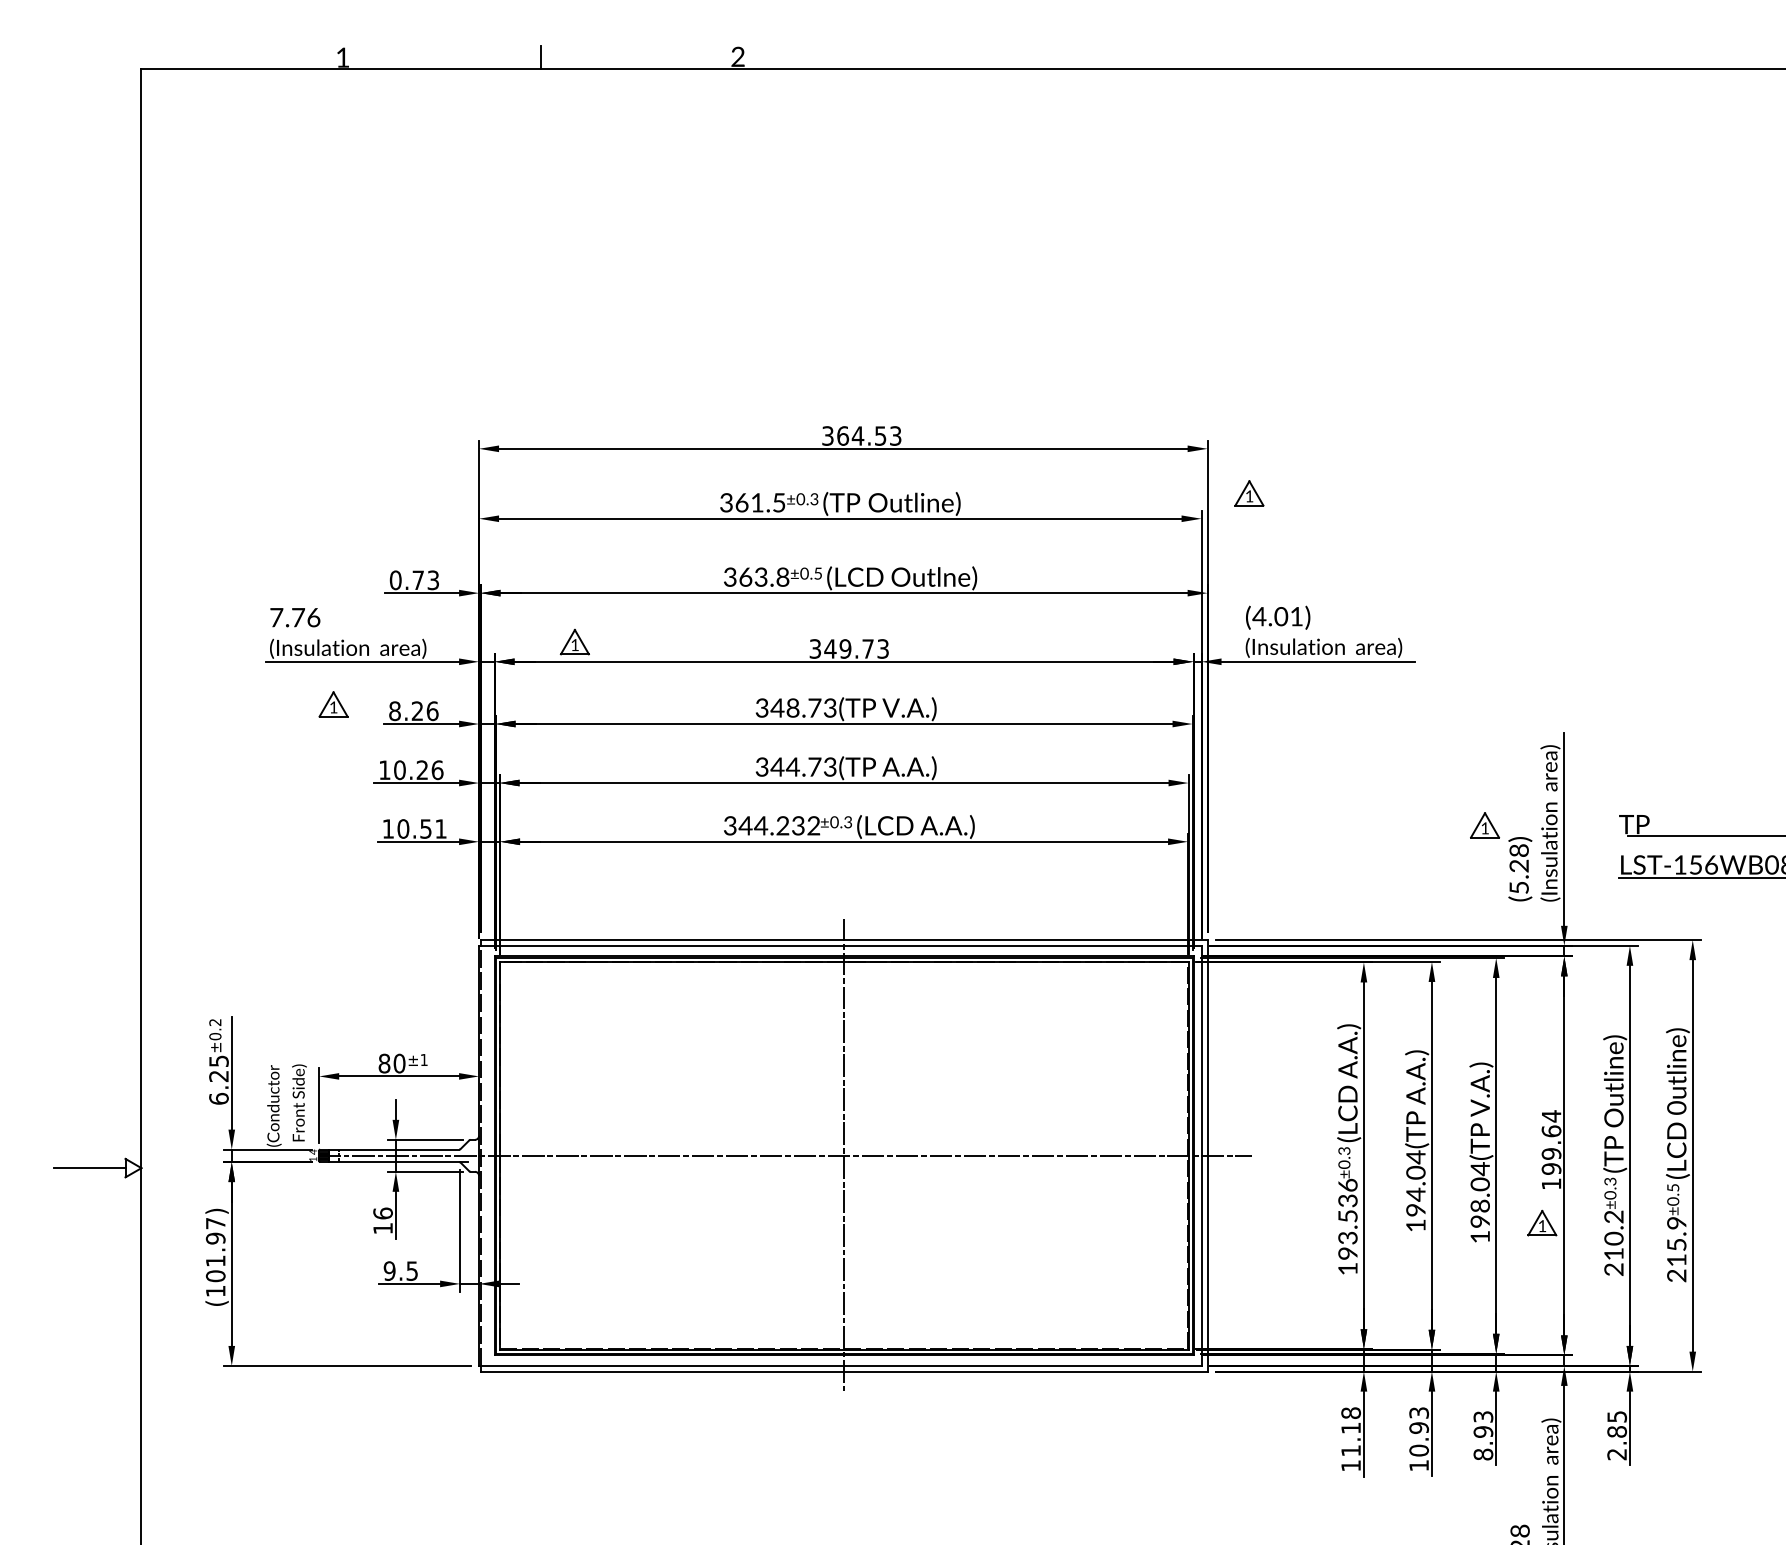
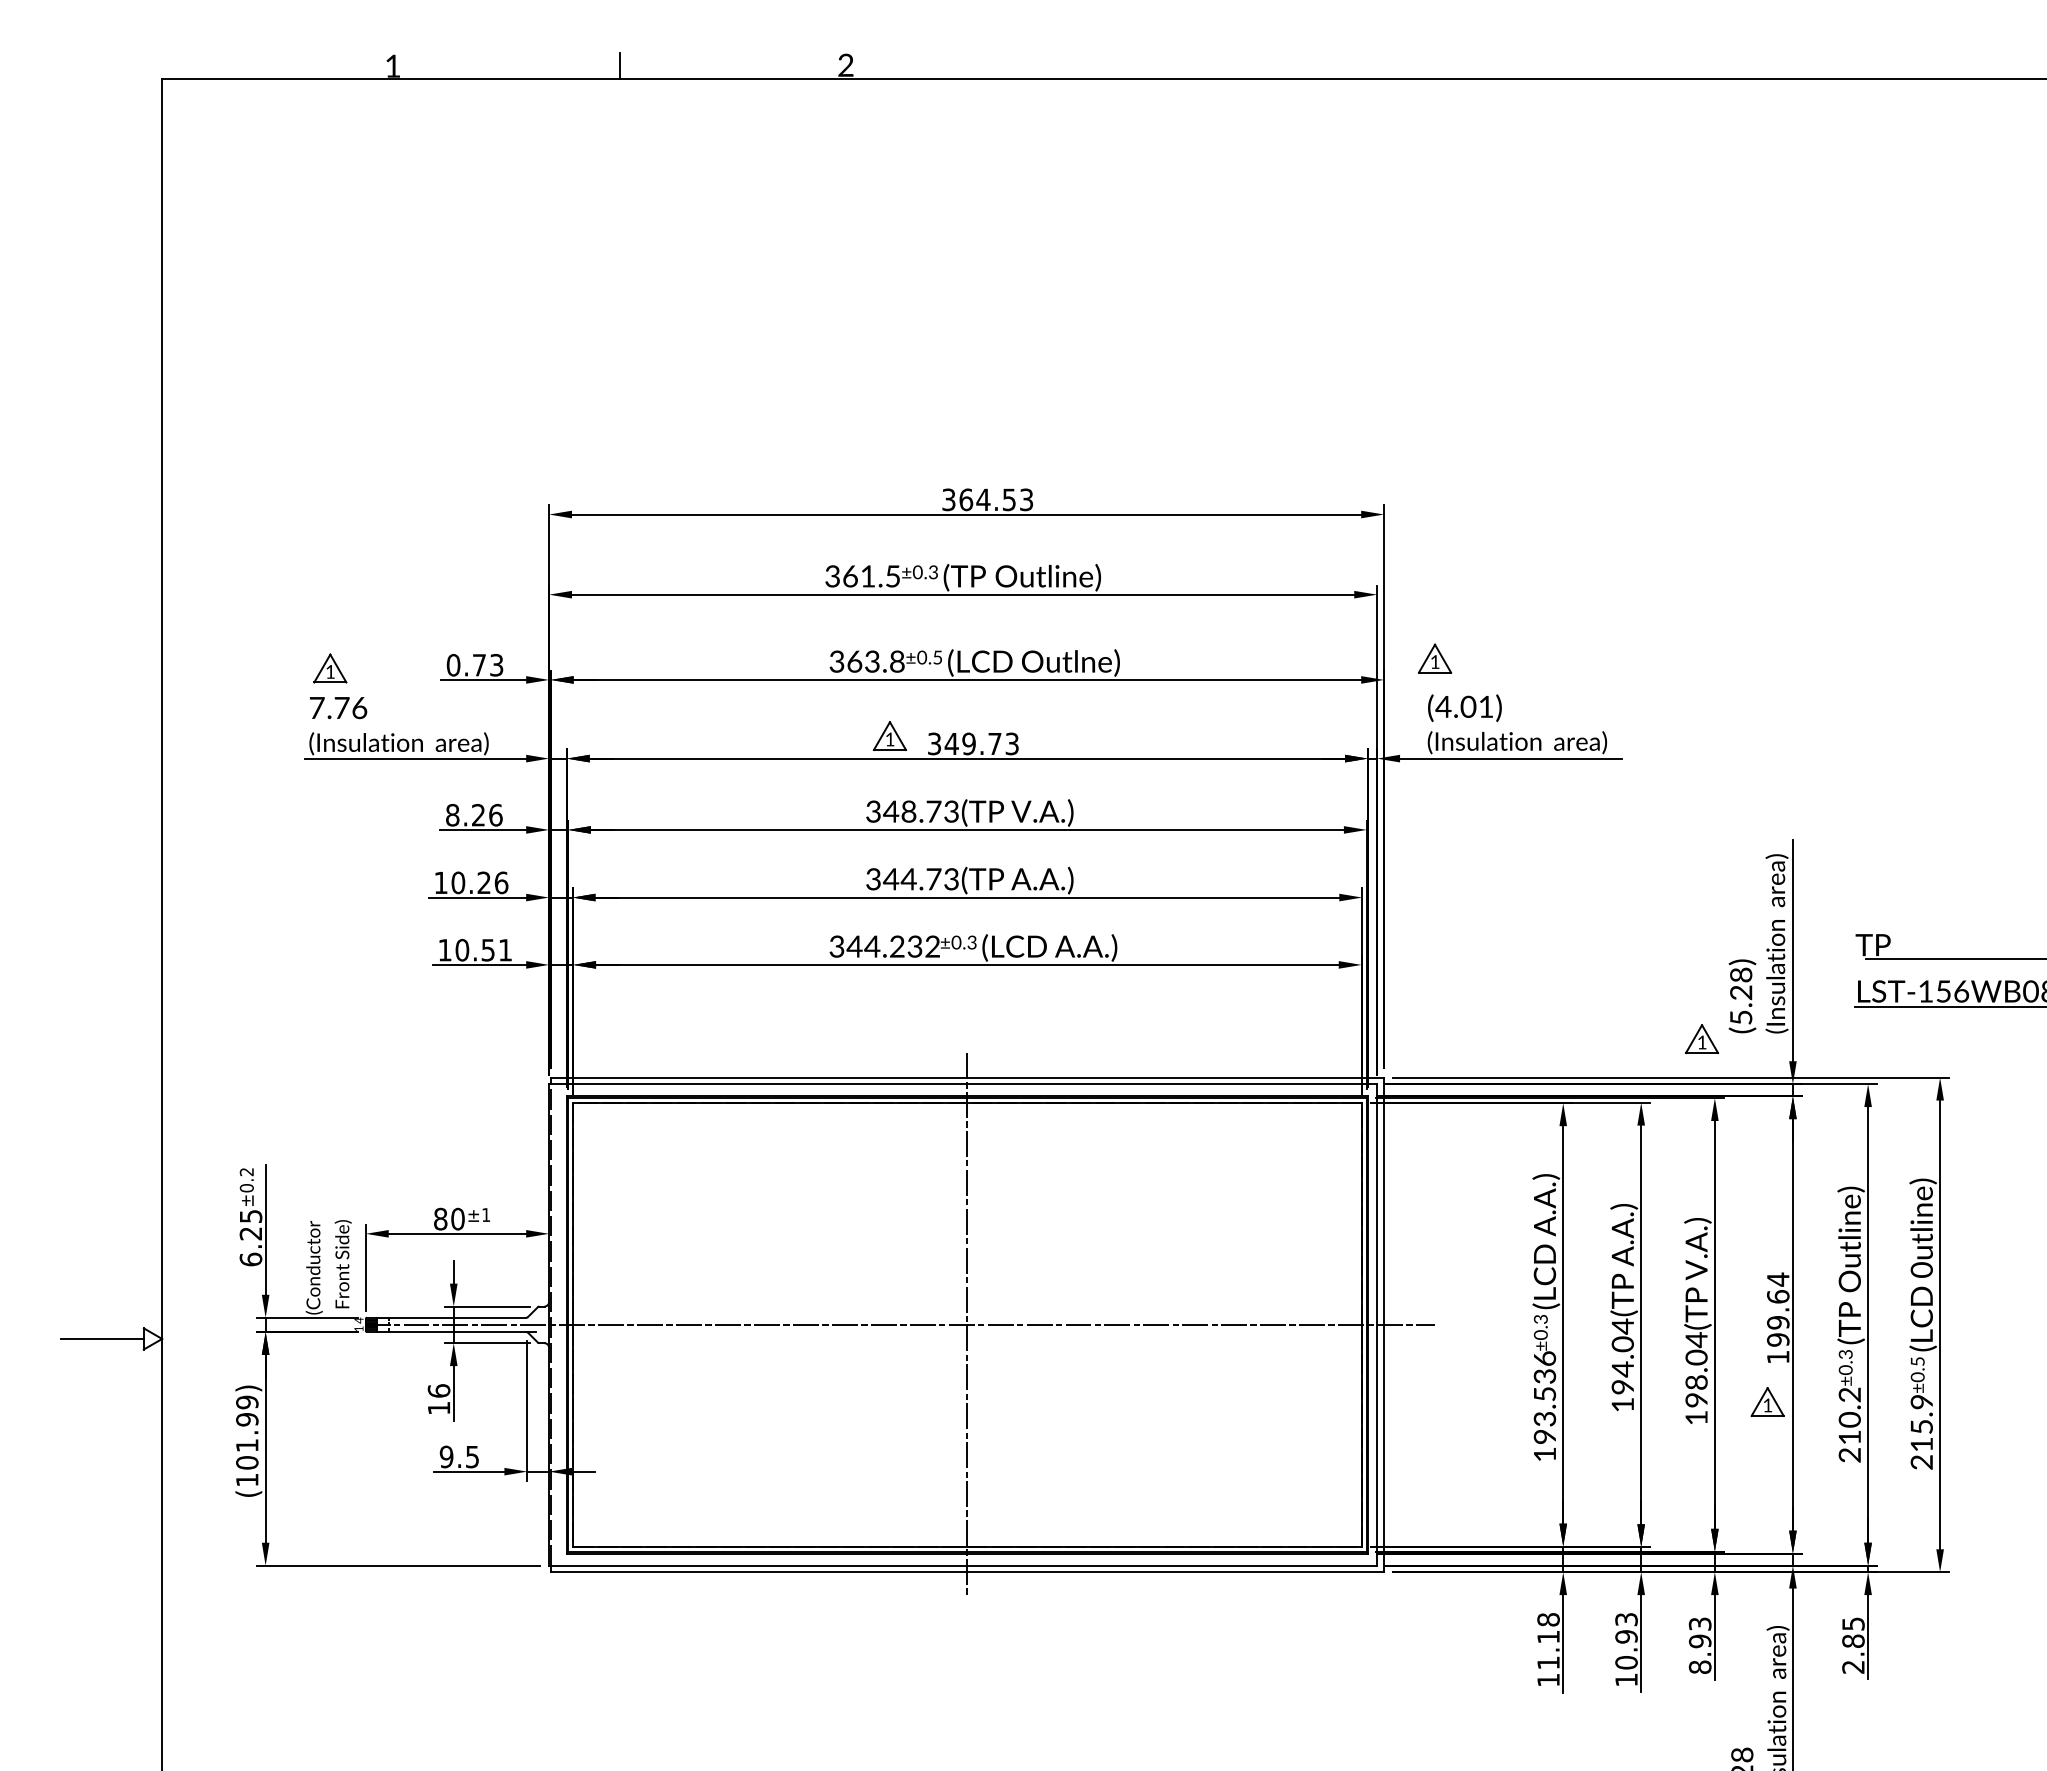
part: (1249, 493) -> (1435, 658), moved
part: (574, 641) -> (889, 735), moved
part: (333, 704) -> (330, 668), moved
part: (1485, 825) -> (1702, 1039), moved
text: (215, 1223) -> (247, 1402), (101.97) -> (101.99)

